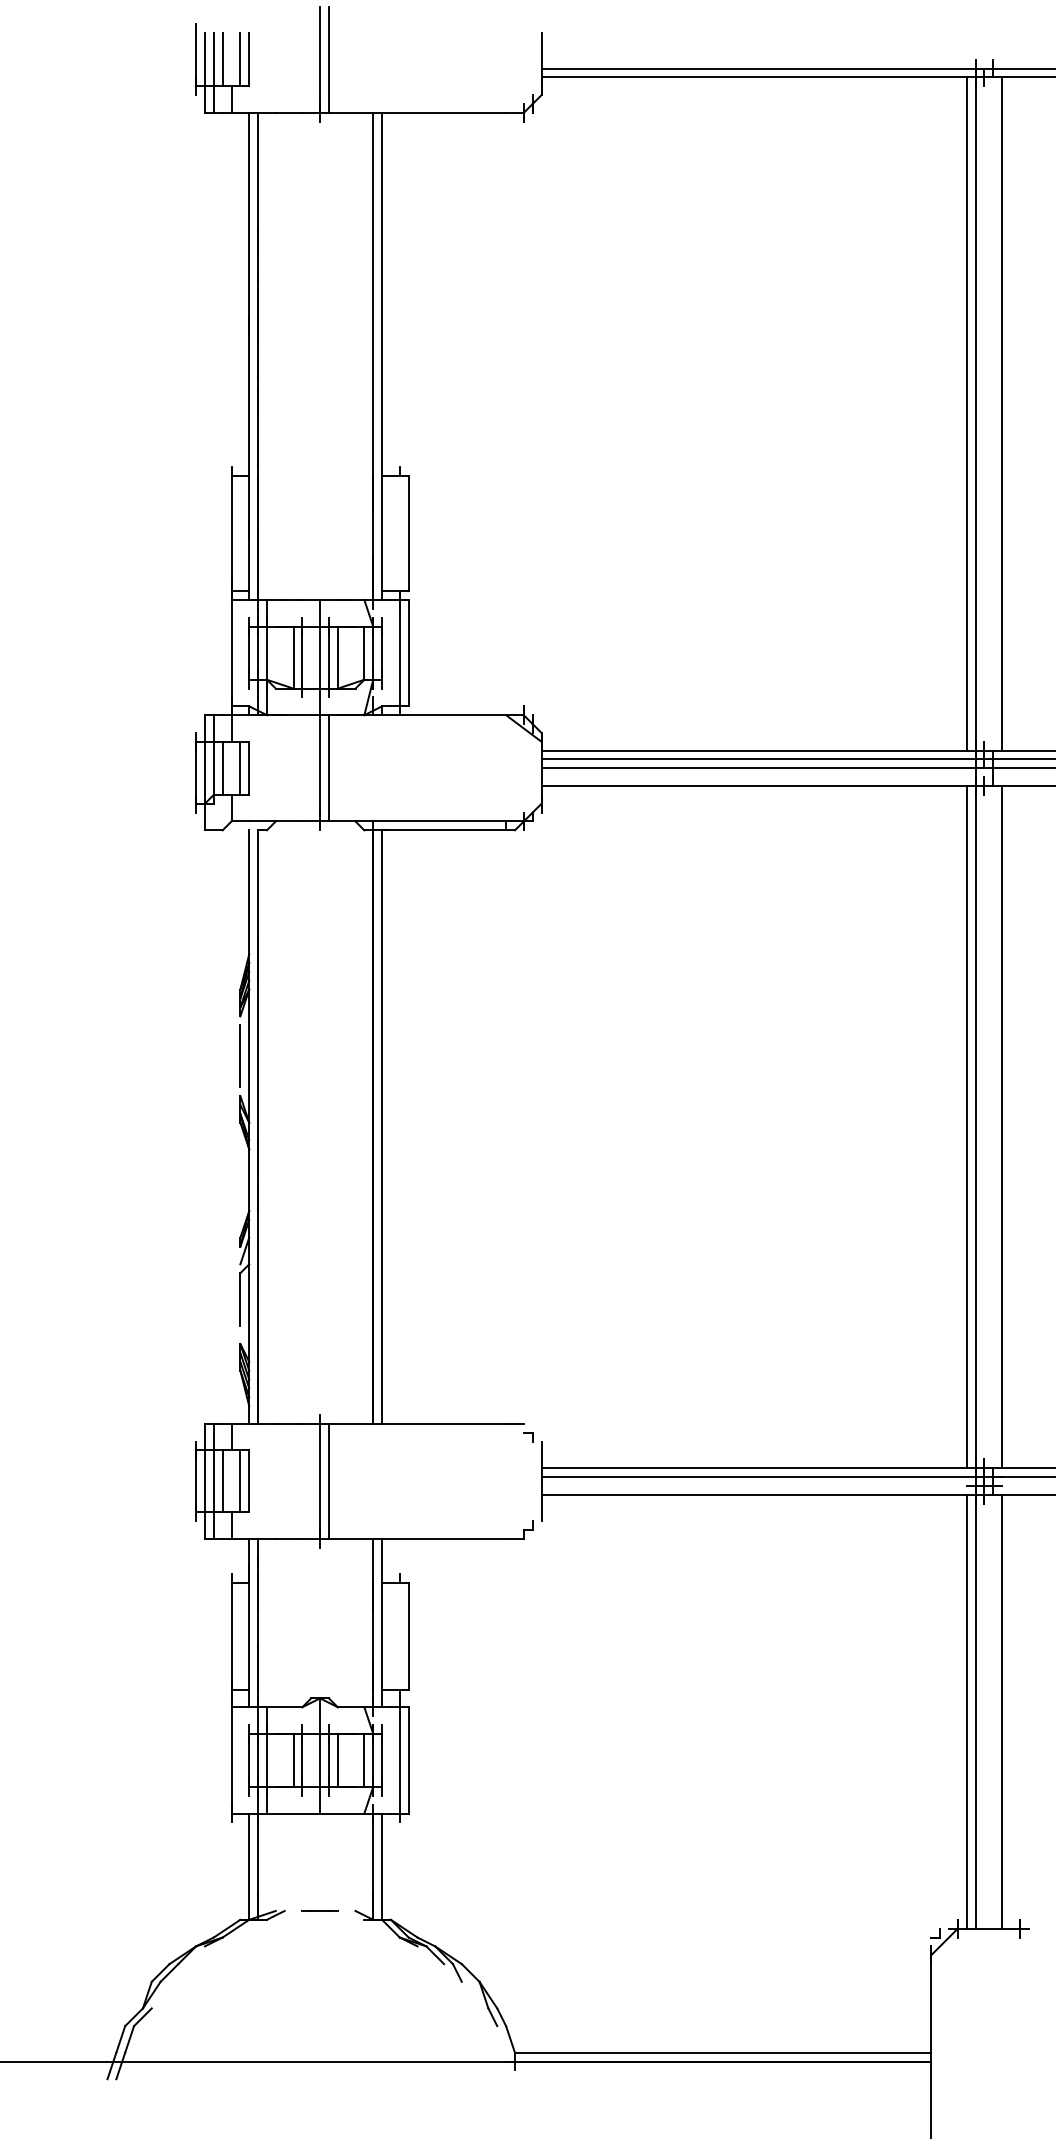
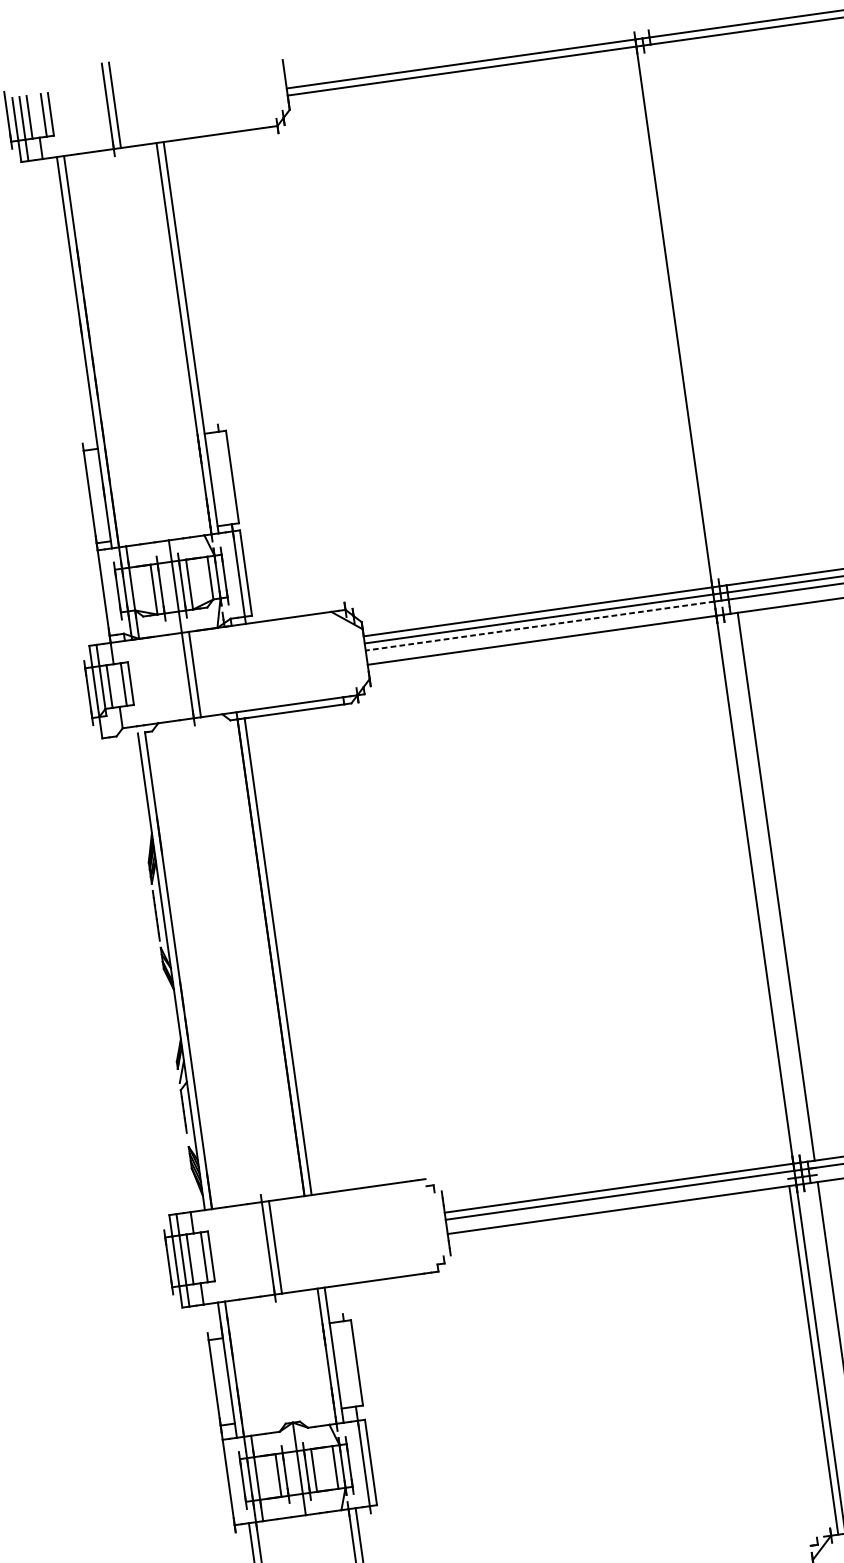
line: (966, 413) -> (667, 317), removed
line: (1002, 413) -> (695, 313), removed
line: (758, 768) -> (540, 626), solid -> dashed
line: (966, 1127) -> (747, 891), removed

